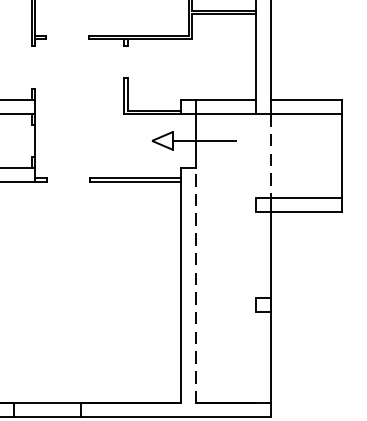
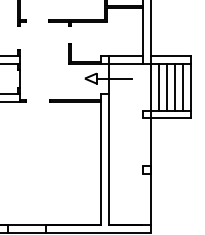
line: (285, 155) -> (159, 86), added
line: (299, 155) -> (167, 86), added
line: (314, 155) -> (175, 86), added
line: (328, 155) -> (183, 86), added
line: (271, 156) -> (151, 87), dashed -> solid
line: (196, 285) -> (109, 159), dashed -> solid

